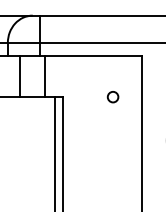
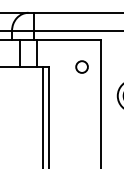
circle: (112, 96) -> (81, 66), size x1.67

